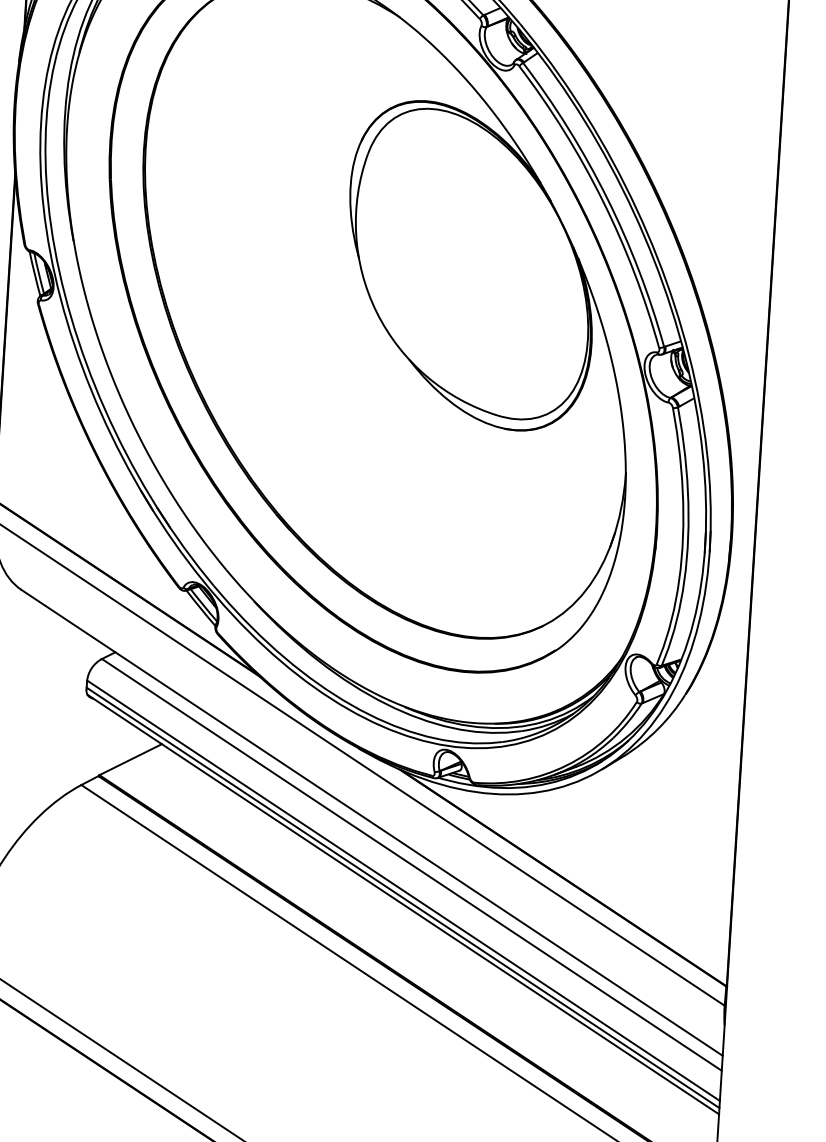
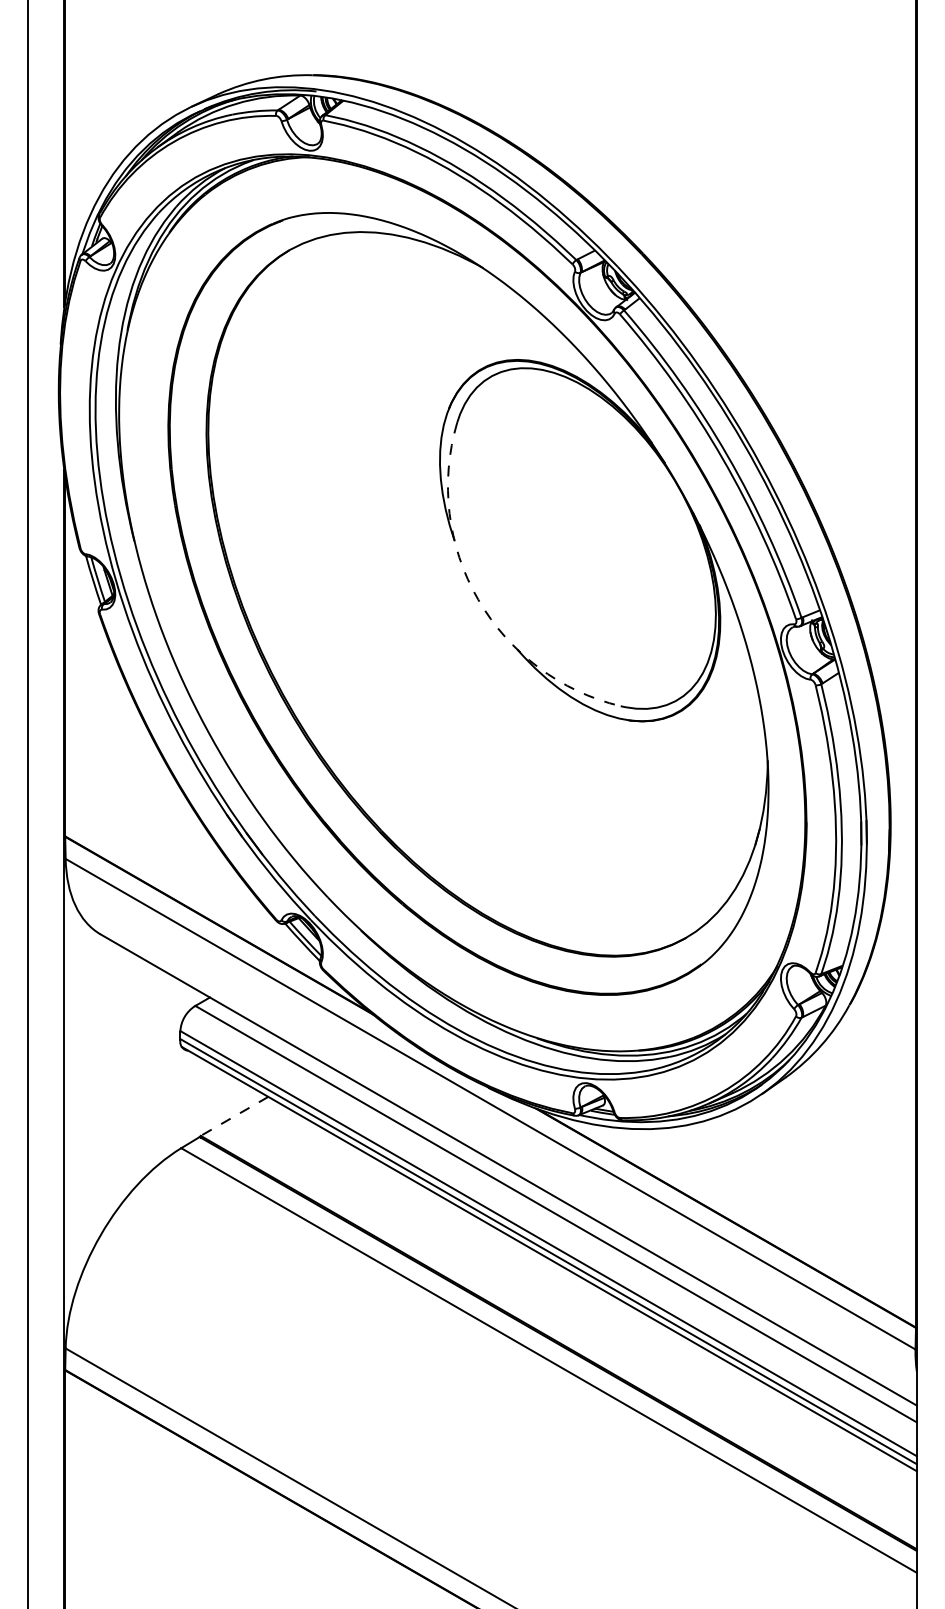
arc: (377, 312) -> (478, 599), solid -> dashed
line: (130, 759) -> (234, 1116), solid -> dashed

